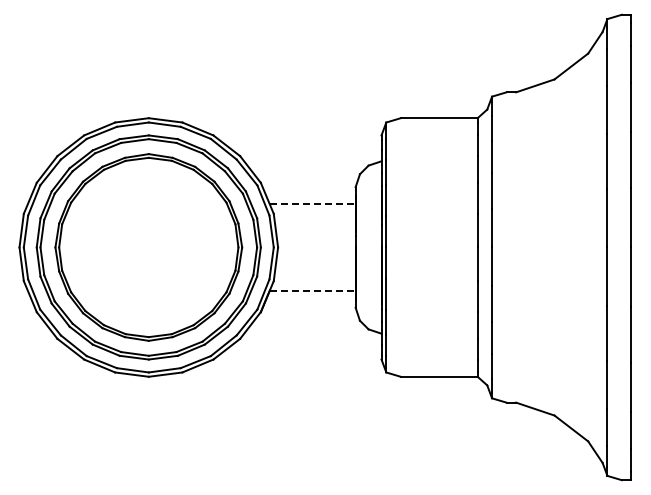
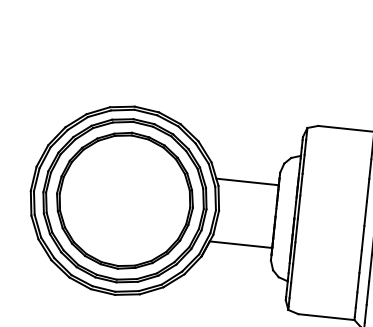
line: (312, 204) -> (247, 182), dashed -> solid
line: (312, 290) -> (240, 244), dashed -> solid

